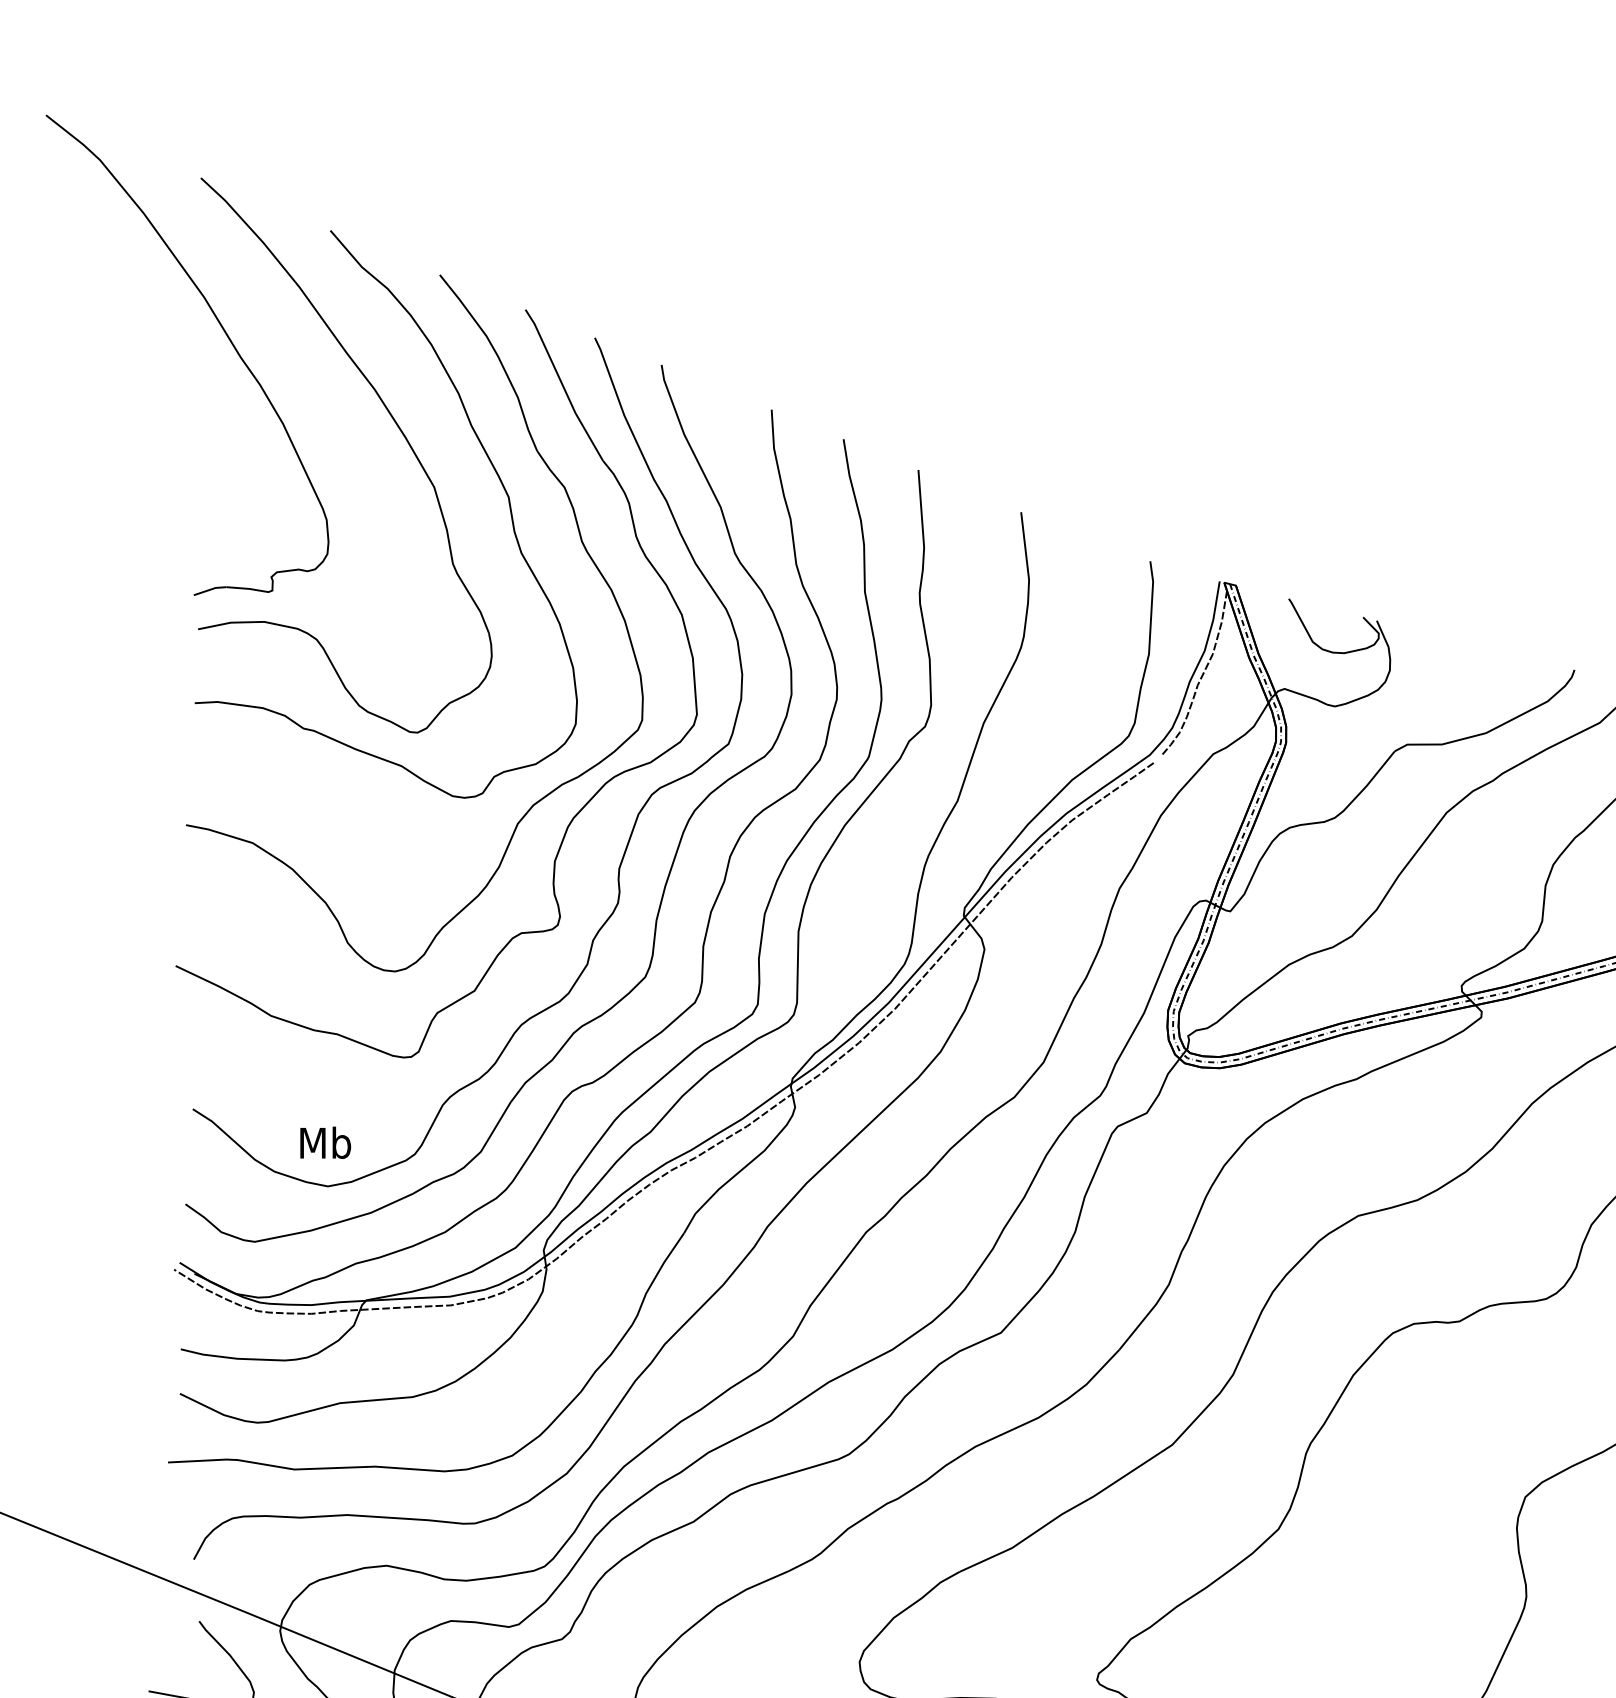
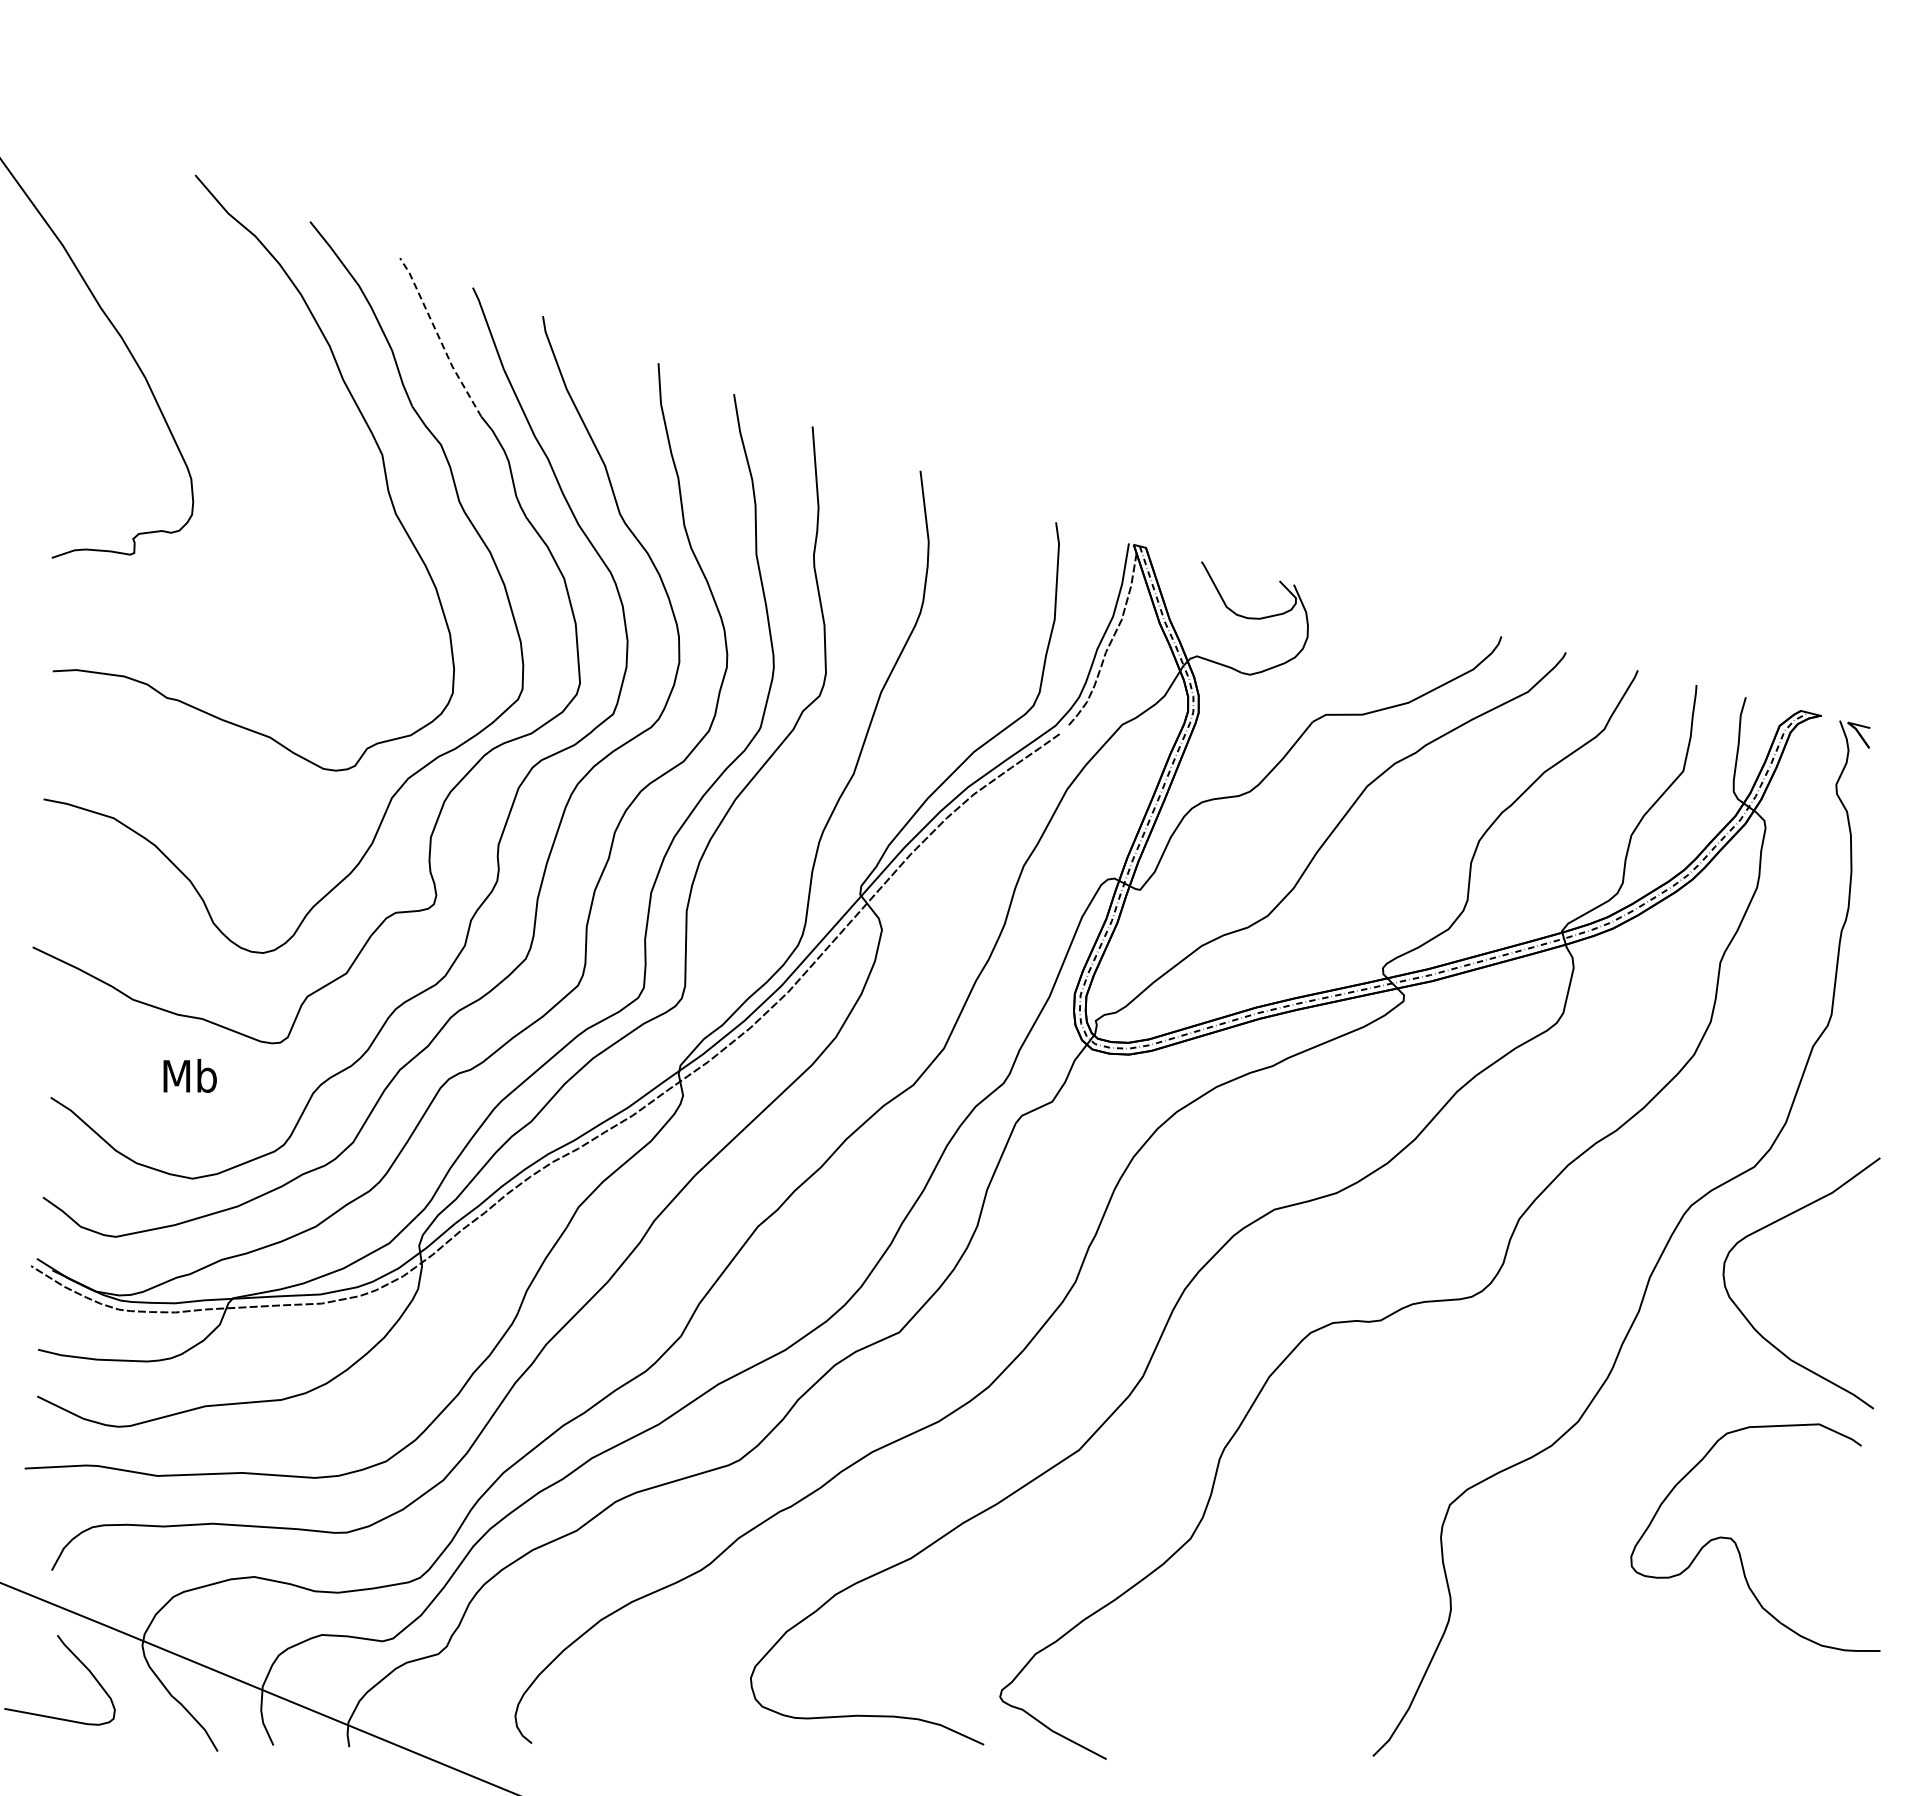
line: (563, 386) -> (439, 338), solid -> dashed
part: (394, 422) -> (262, 376), removed
text: (324, 1142) -> (189, 1075), moved

